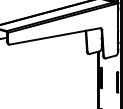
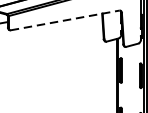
line: (55, 36) -> (65, 20), solid -> dashed

